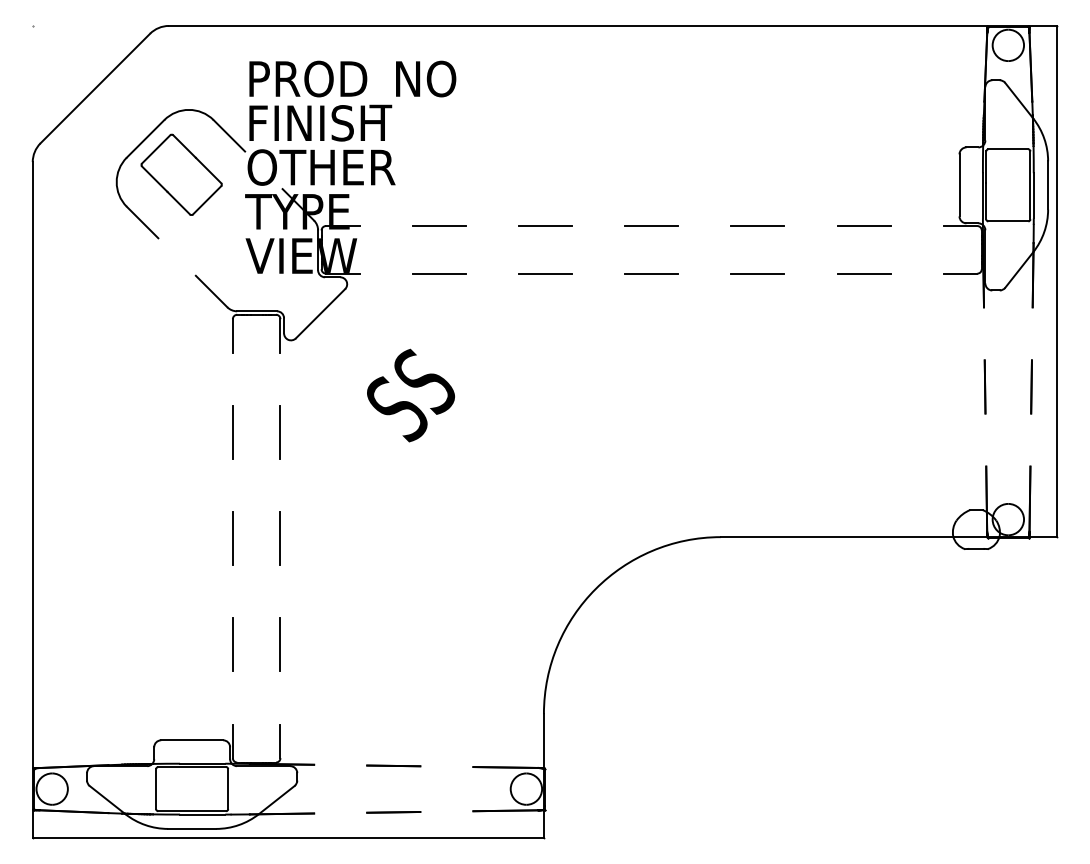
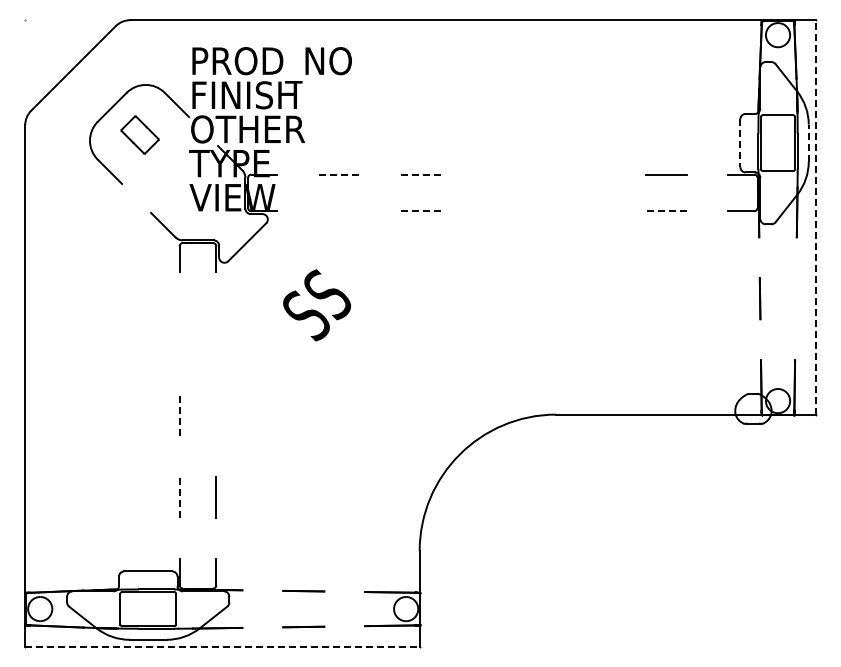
part: (180, 174) -> (139, 134), size x0.6
line: (959, 185) -> (740, 143), solid -> dashed
line: (1047, 185) -> (808, 143), solid -> dashed
line: (438, 225) -> (338, 174), solid -> dashed
line: (545, 225) -> (420, 174), solid -> dashed
line: (651, 225) -> (502, 174), removed
line: (757, 225) -> (584, 174), removed
line: (651, 272) -> (502, 210), removed
line: (438, 273) -> (338, 211), removed
line: (545, 273) -> (420, 211), solid -> dashed
line: (757, 273) -> (584, 211), removed
line: (863, 273) -> (666, 211), solid -> dashed
line: (1056, 280) -> (815, 216), solid -> dashed
line: (1030, 386) -> (795, 298), removed
line: (232, 432) -> (179, 333), removed
line: (280, 432) -> (216, 333), removed
line: (232, 538) -> (179, 415), solid -> dashed
line: (280, 538) -> (216, 415), removed
line: (232, 644) -> (179, 497), solid -> dashed
line: (288, 837) -> (222, 646), solid -> dashed

